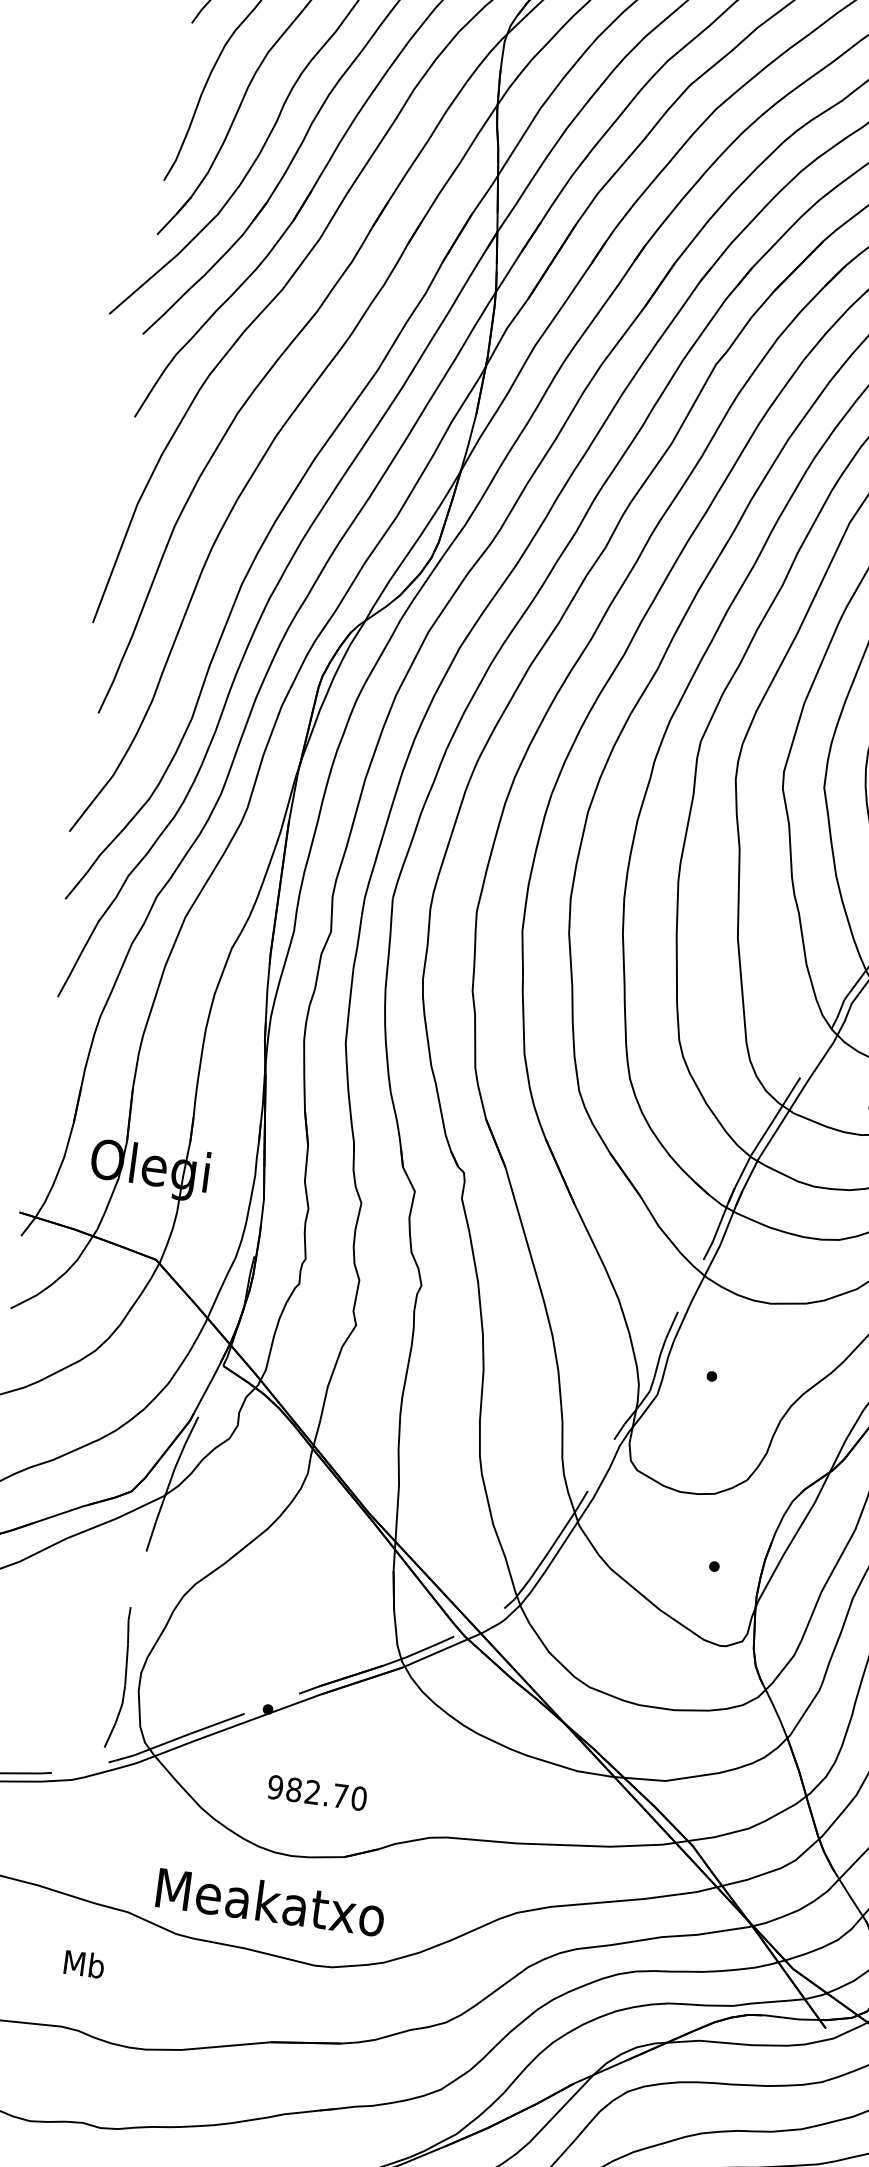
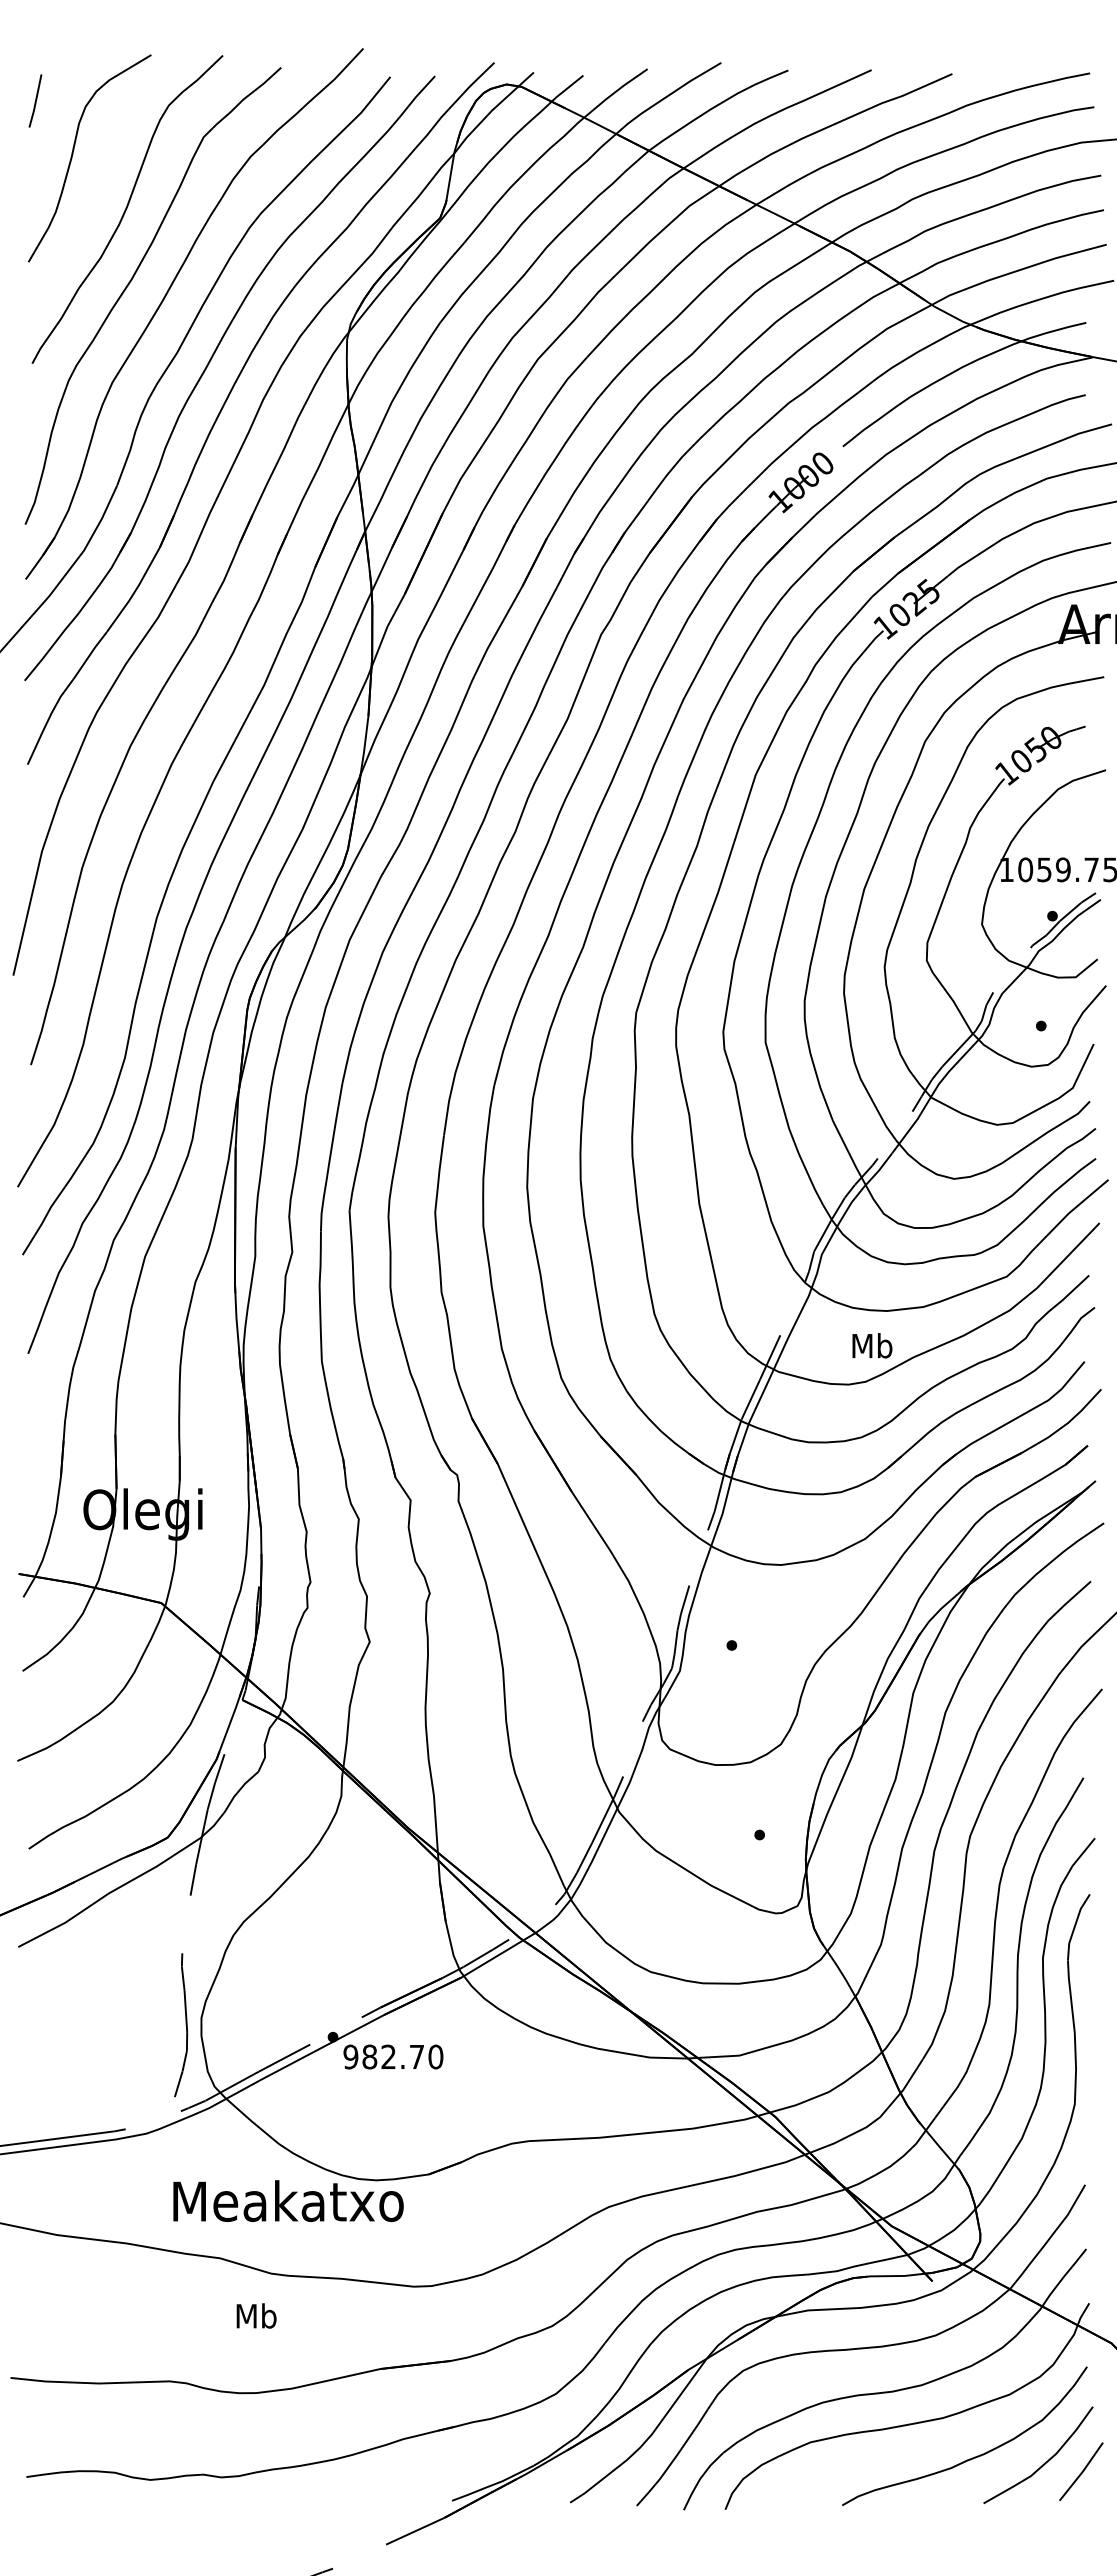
text: (317, 1792) -> (393, 2056), moved
text: (270, 1901) -> (288, 2200), moved
text: (84, 1963) -> (256, 2315), moved

